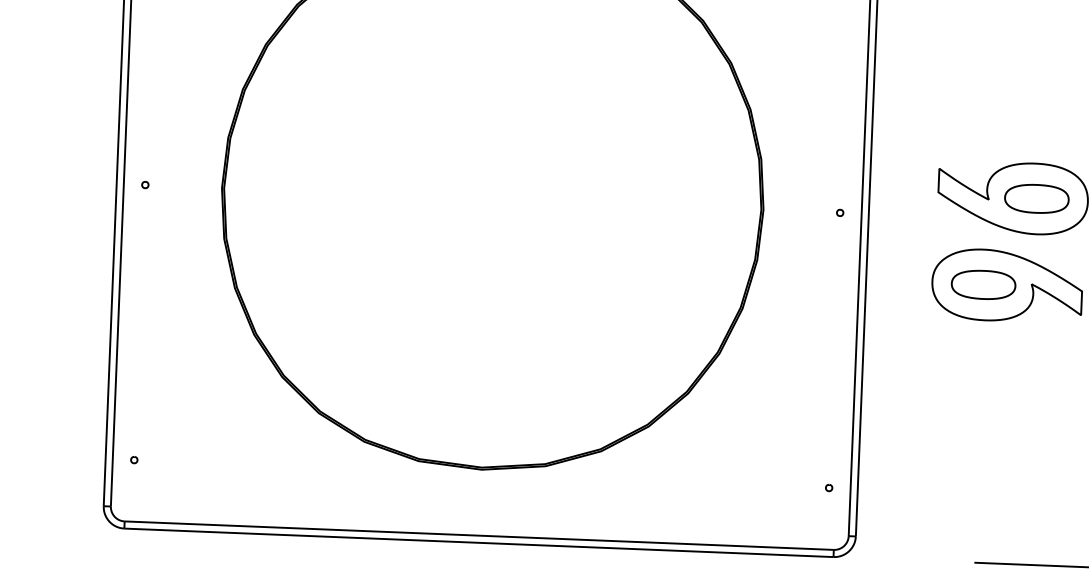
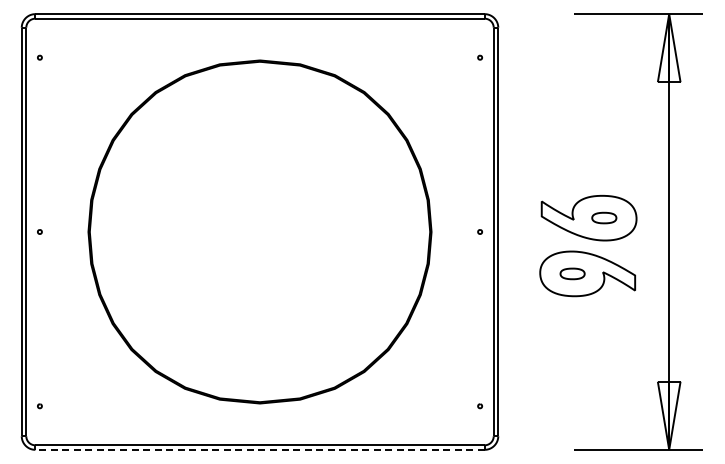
part: (1037, 197) -> (604, 217), size x0.6
part: (983, 284) -> (572, 273), size x0.6
line: (479, 542) -> (260, 449), solid -> dashed

